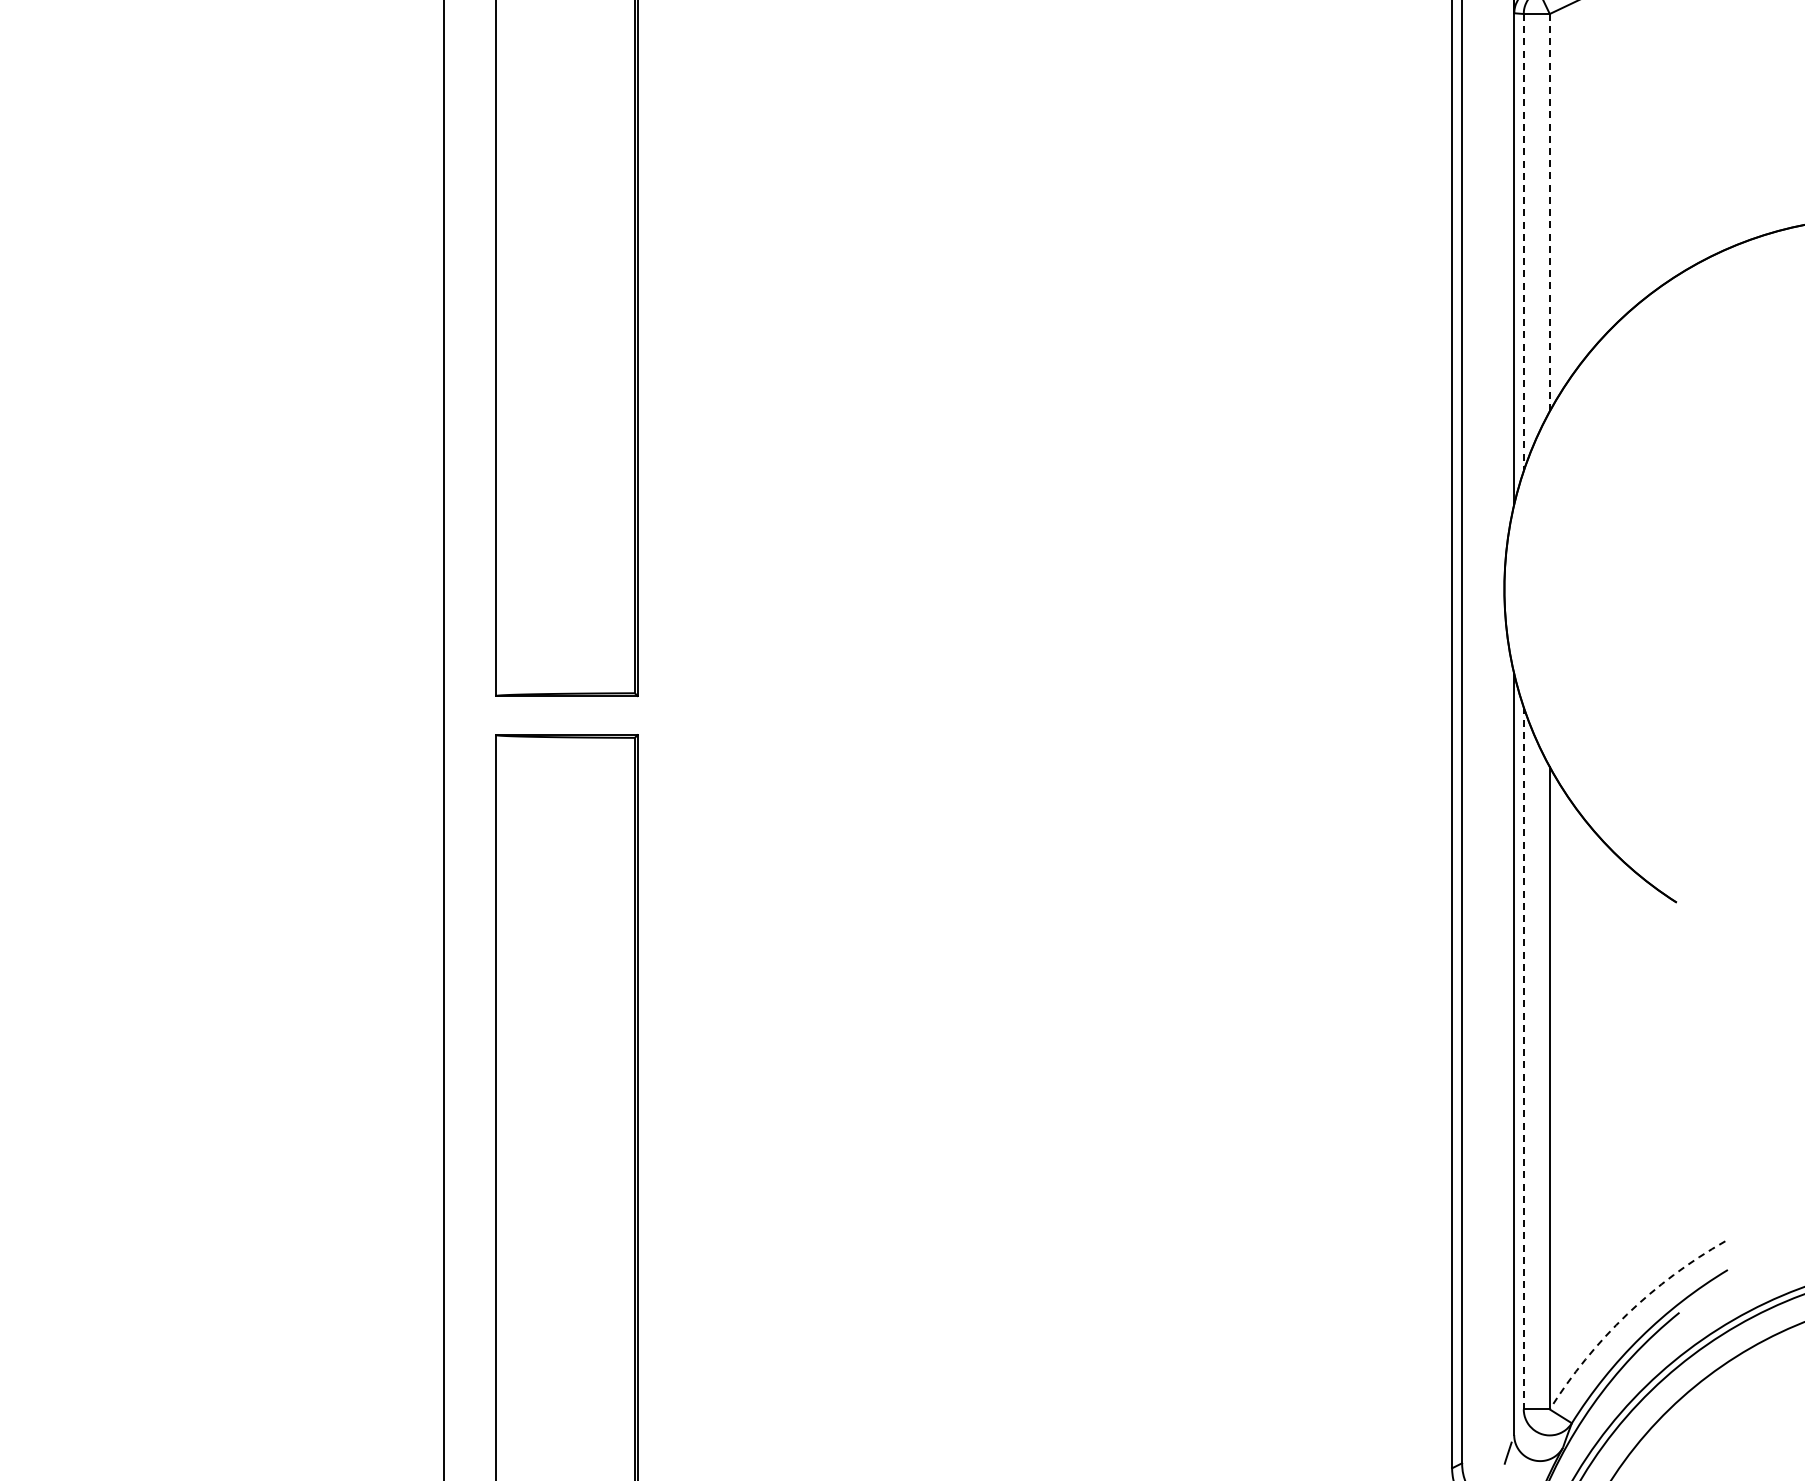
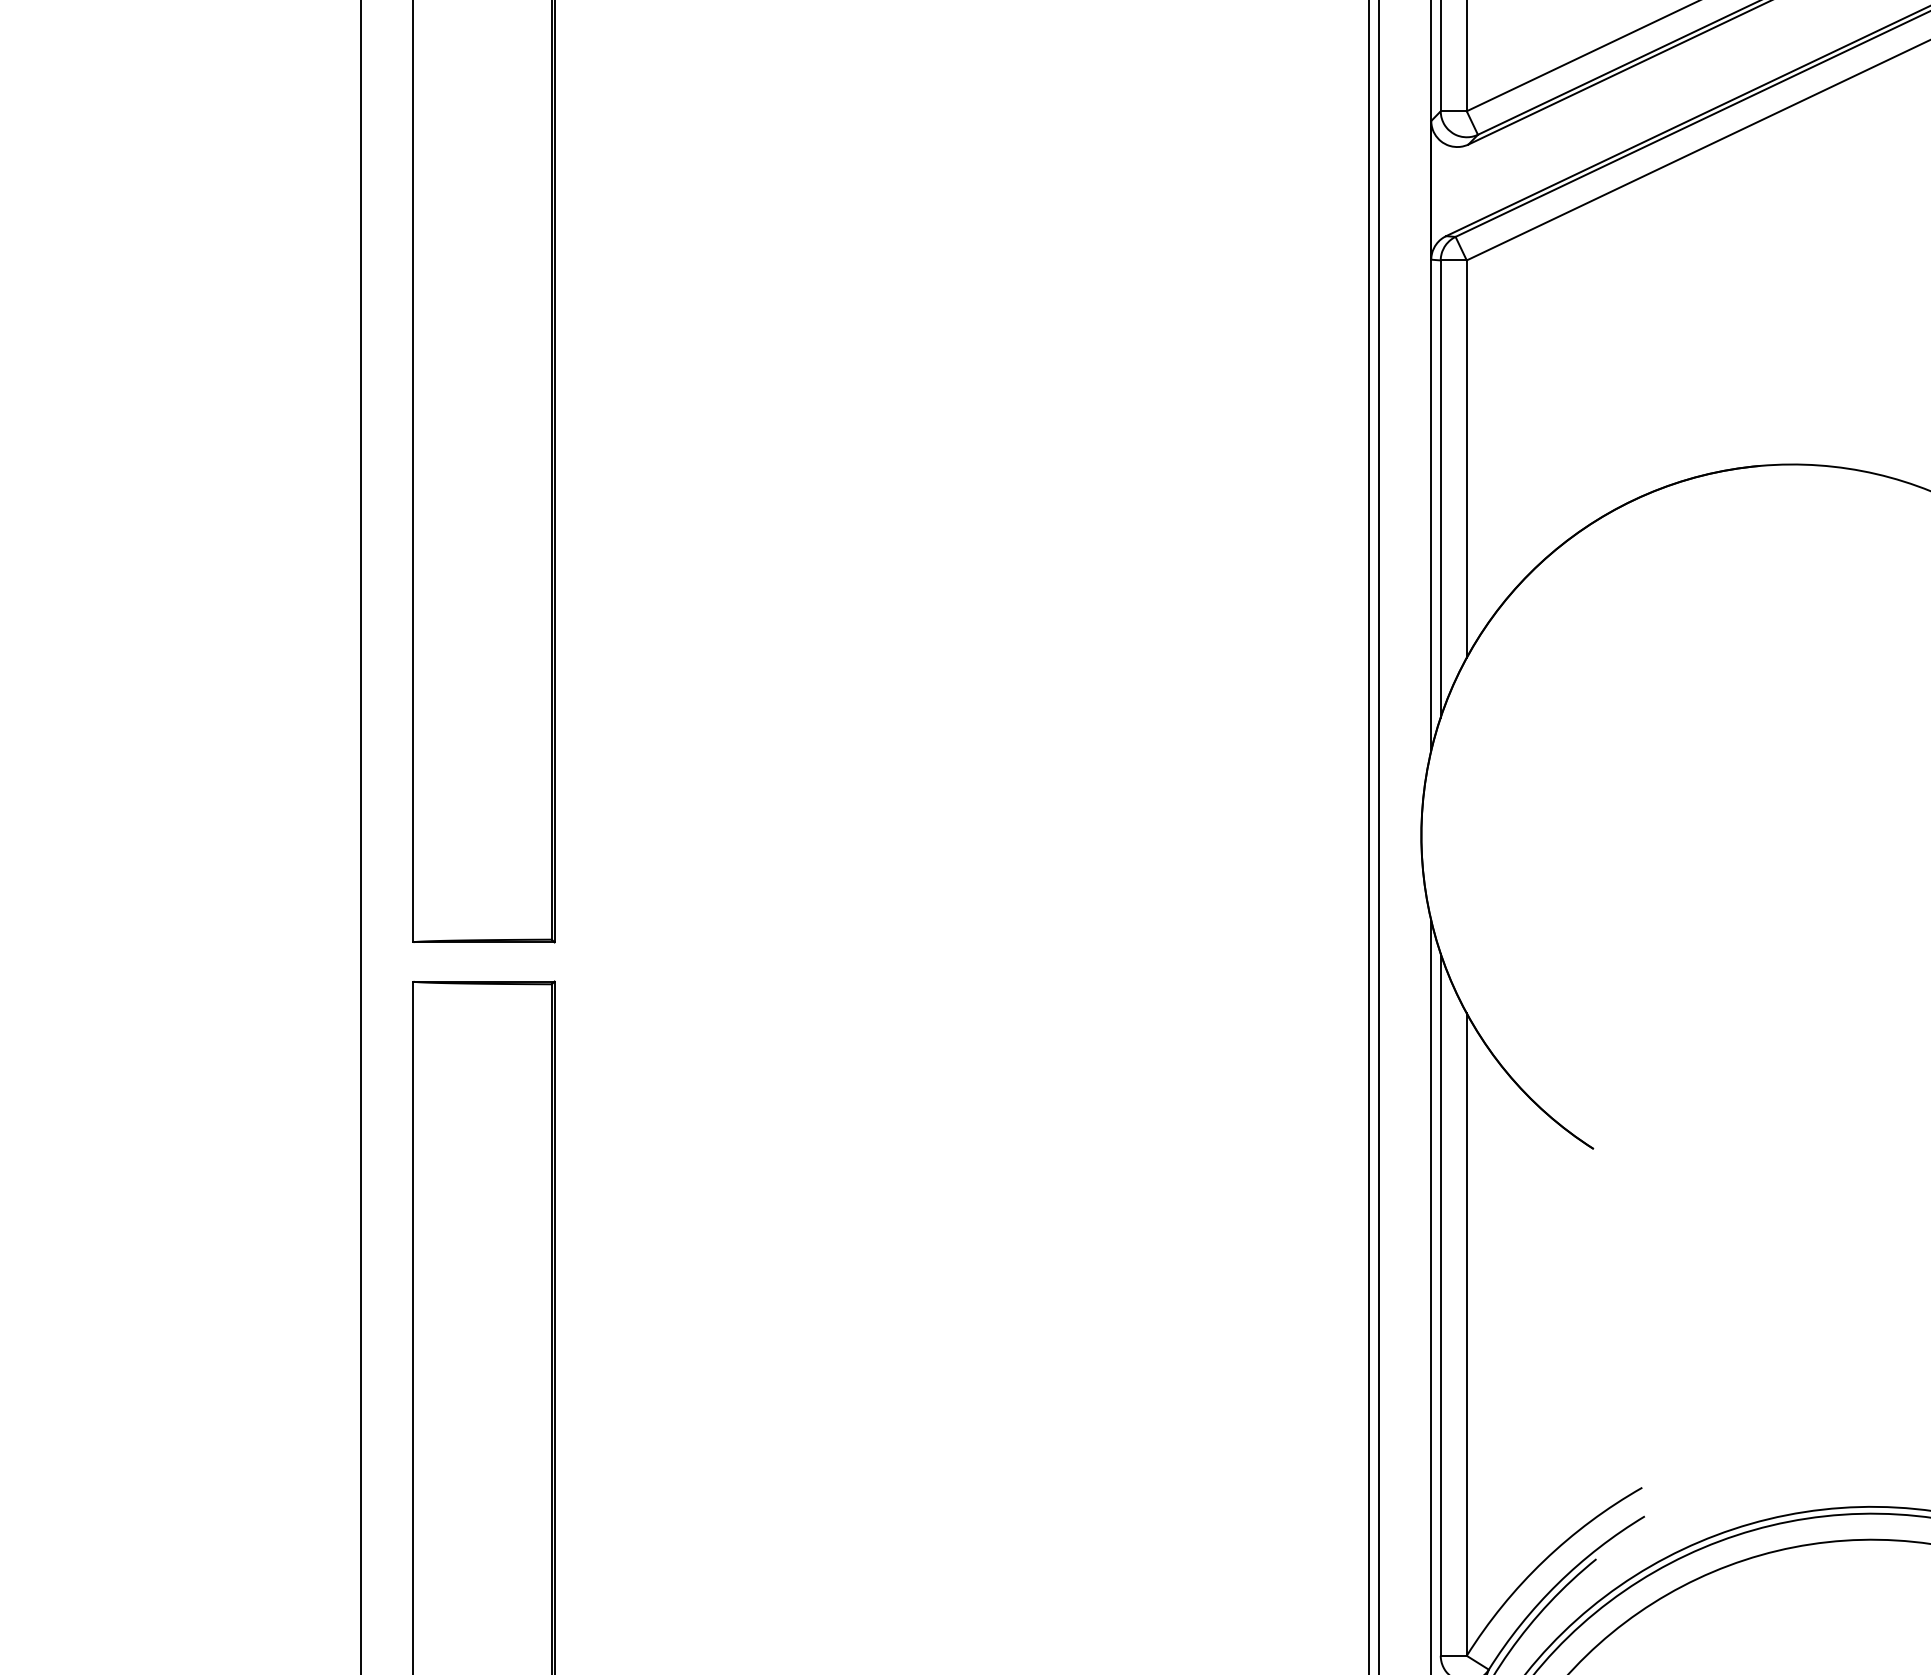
line: (1549, 213) -> (1466, 459), dashed -> solid
line: (1523, 242) -> (1440, 488), dashed -> solid
line: (1523, 1059) -> (1440, 1305), dashed -> solid
arc: (1627, 1314) -> (1544, 1560), dashed -> solid

